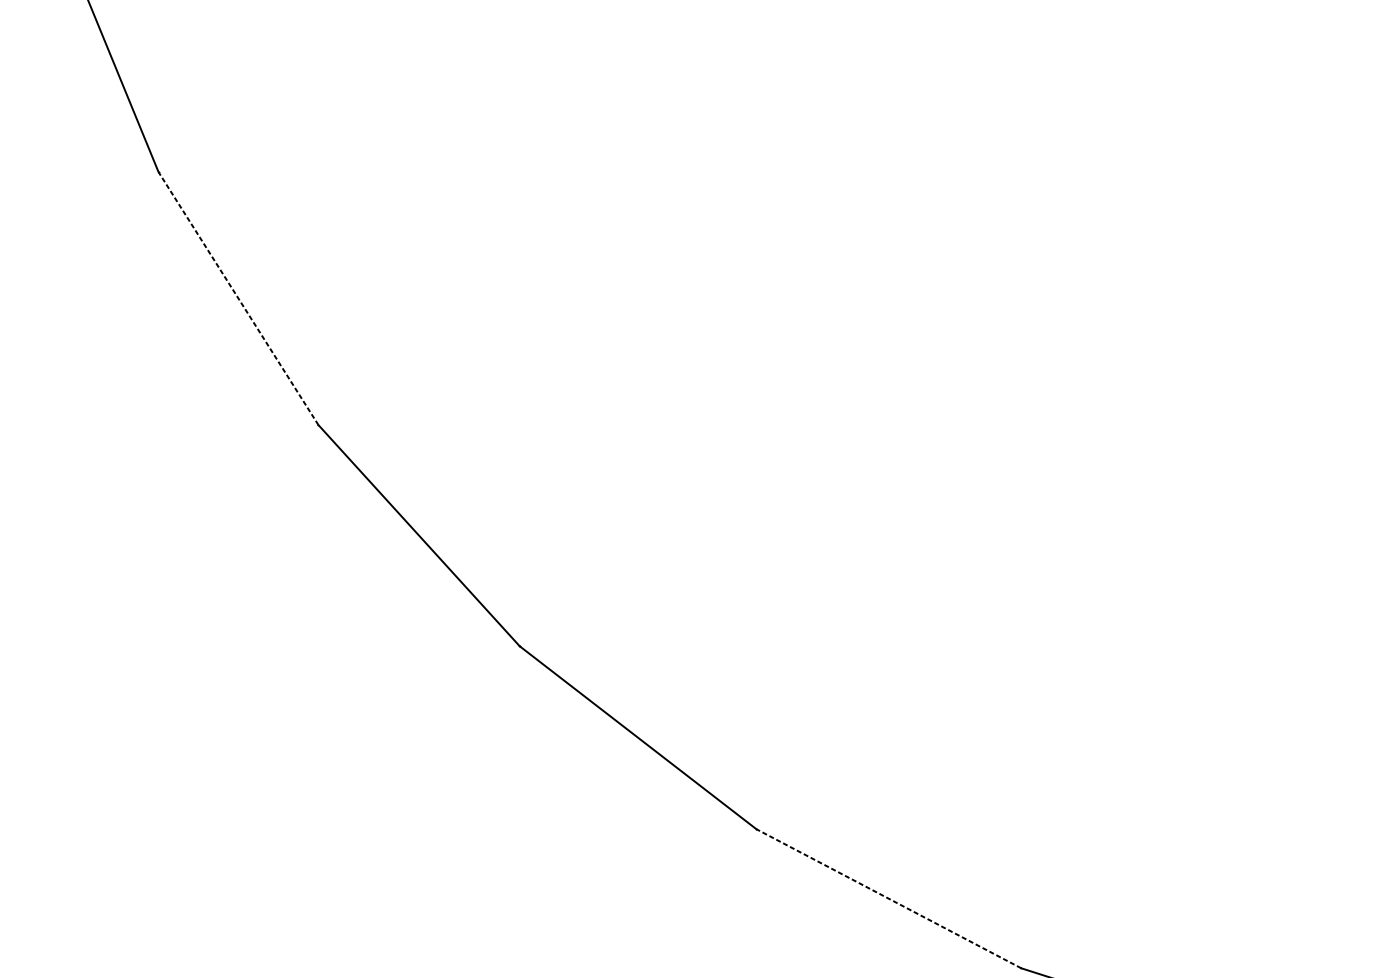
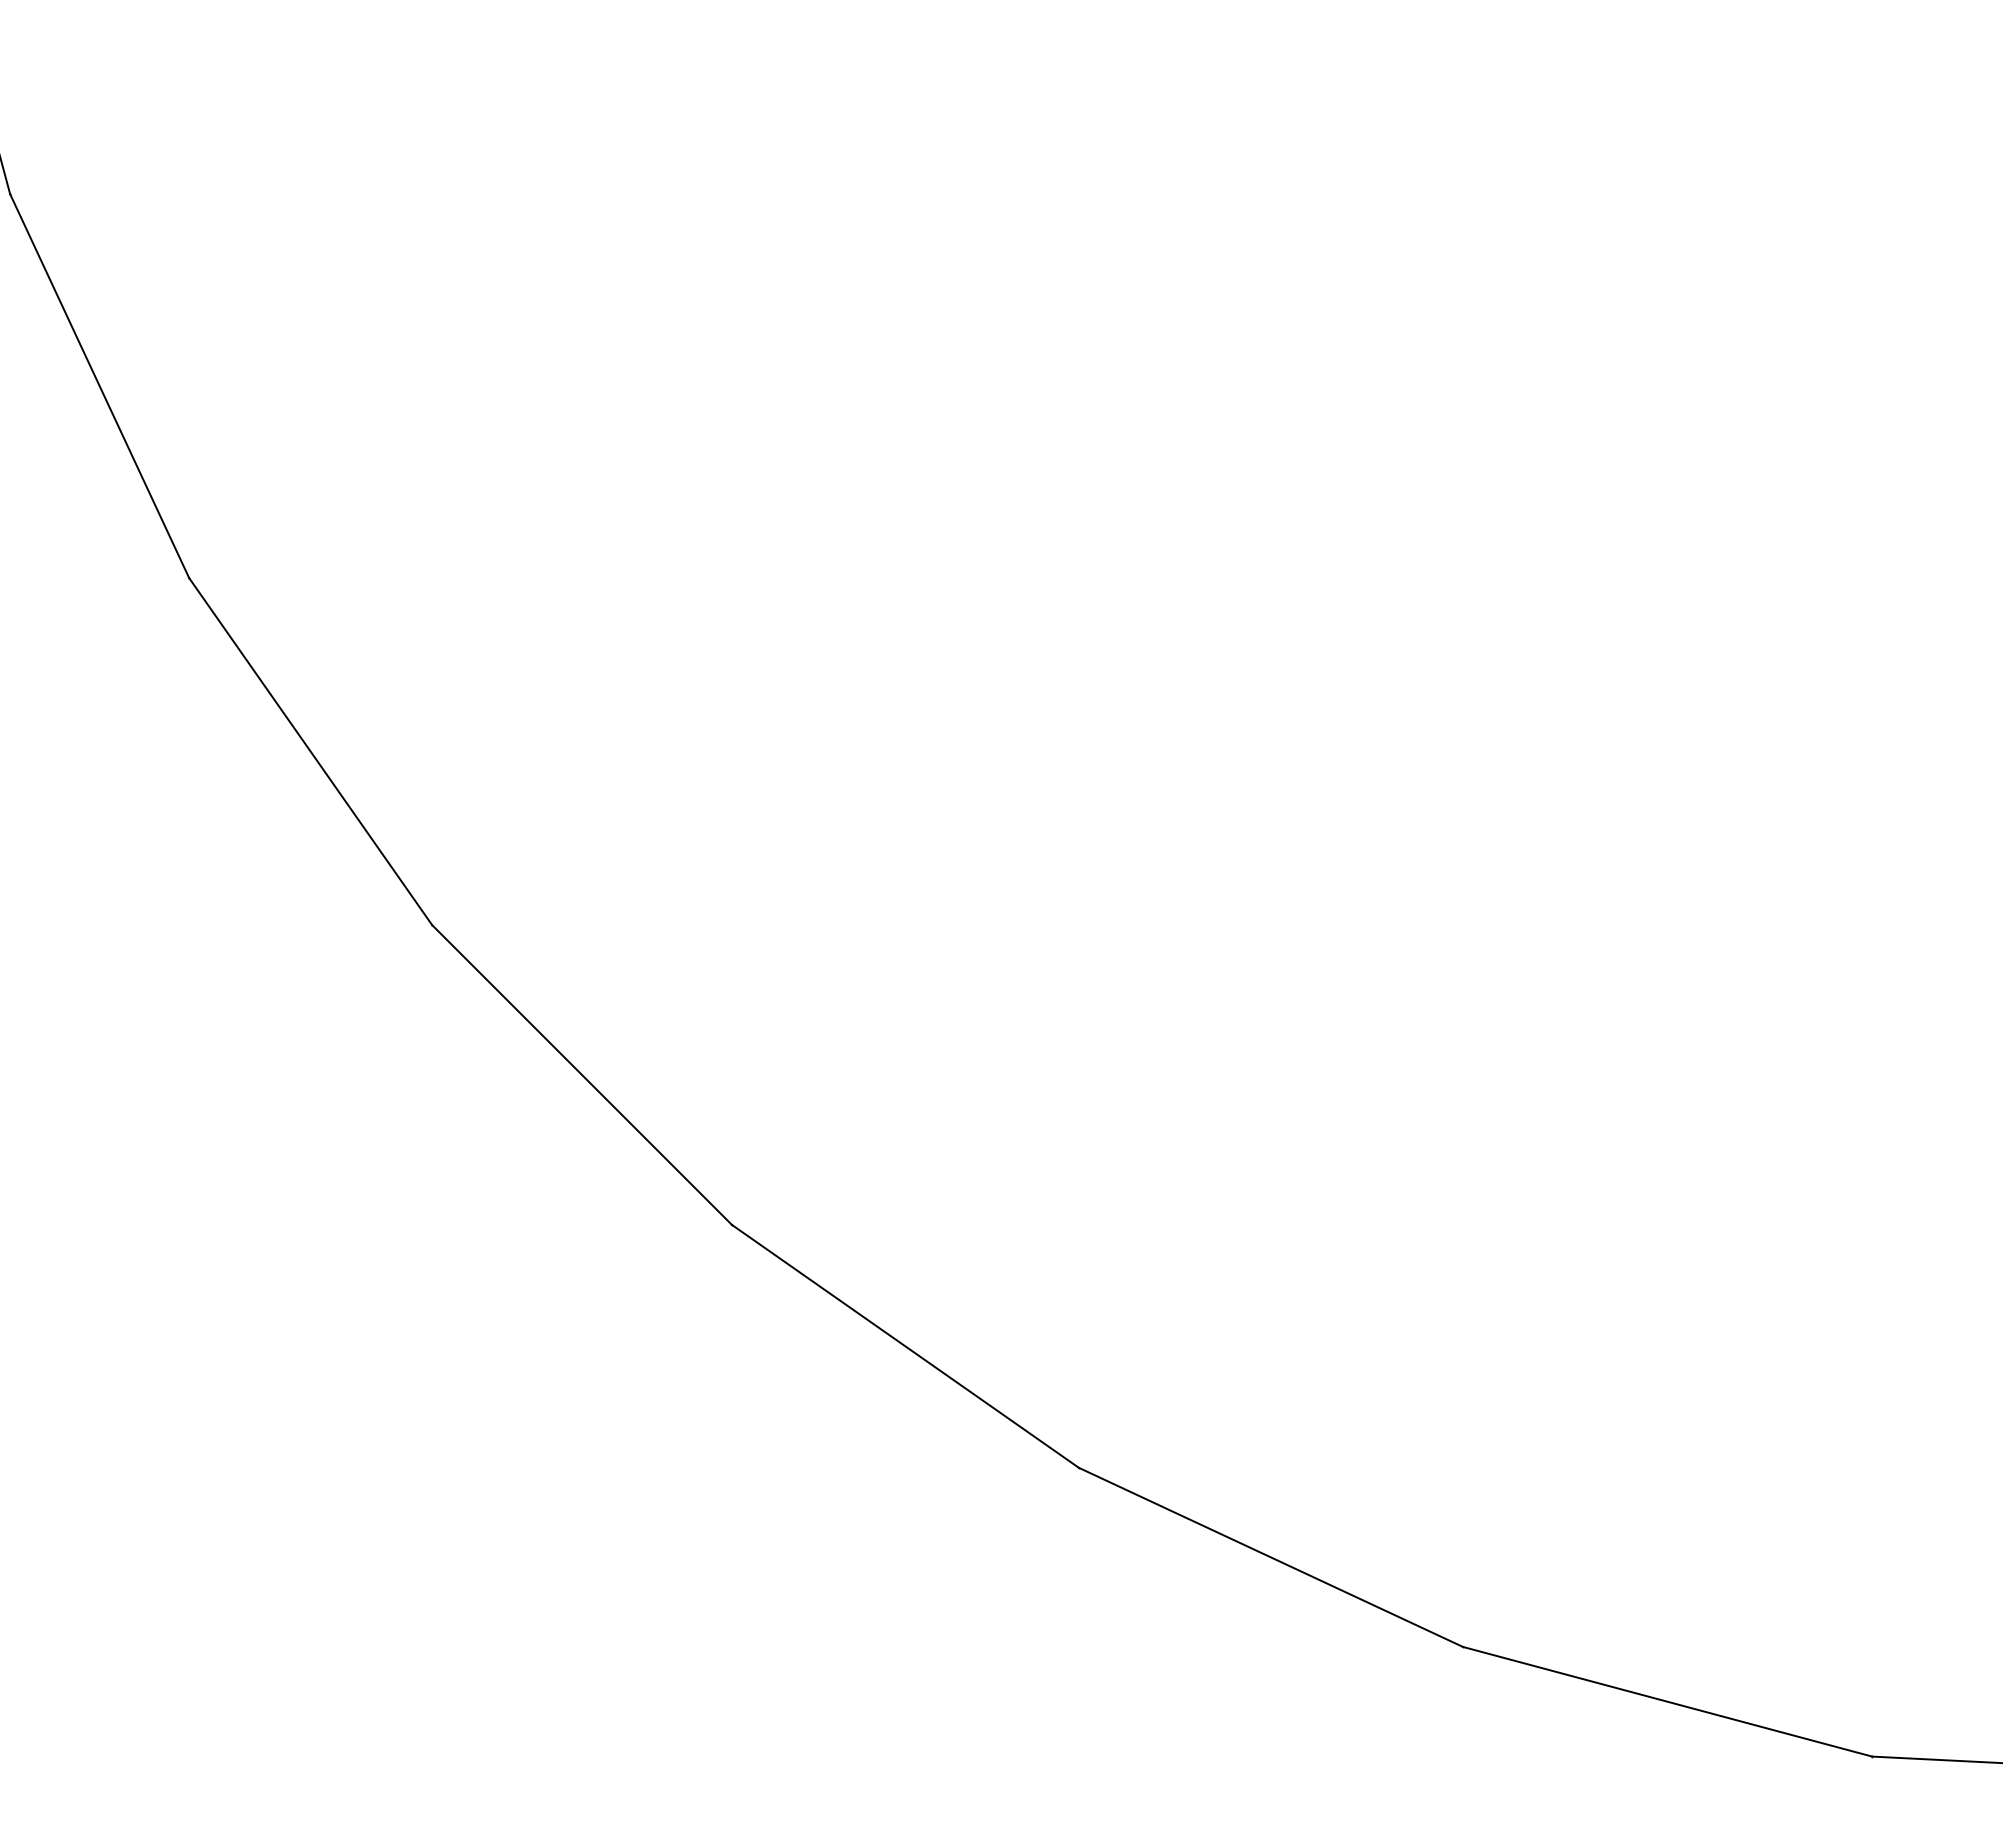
line: (238, 298) -> (310, 751), dashed -> solid
line: (888, 898) -> (1270, 1557), dashed -> solid

